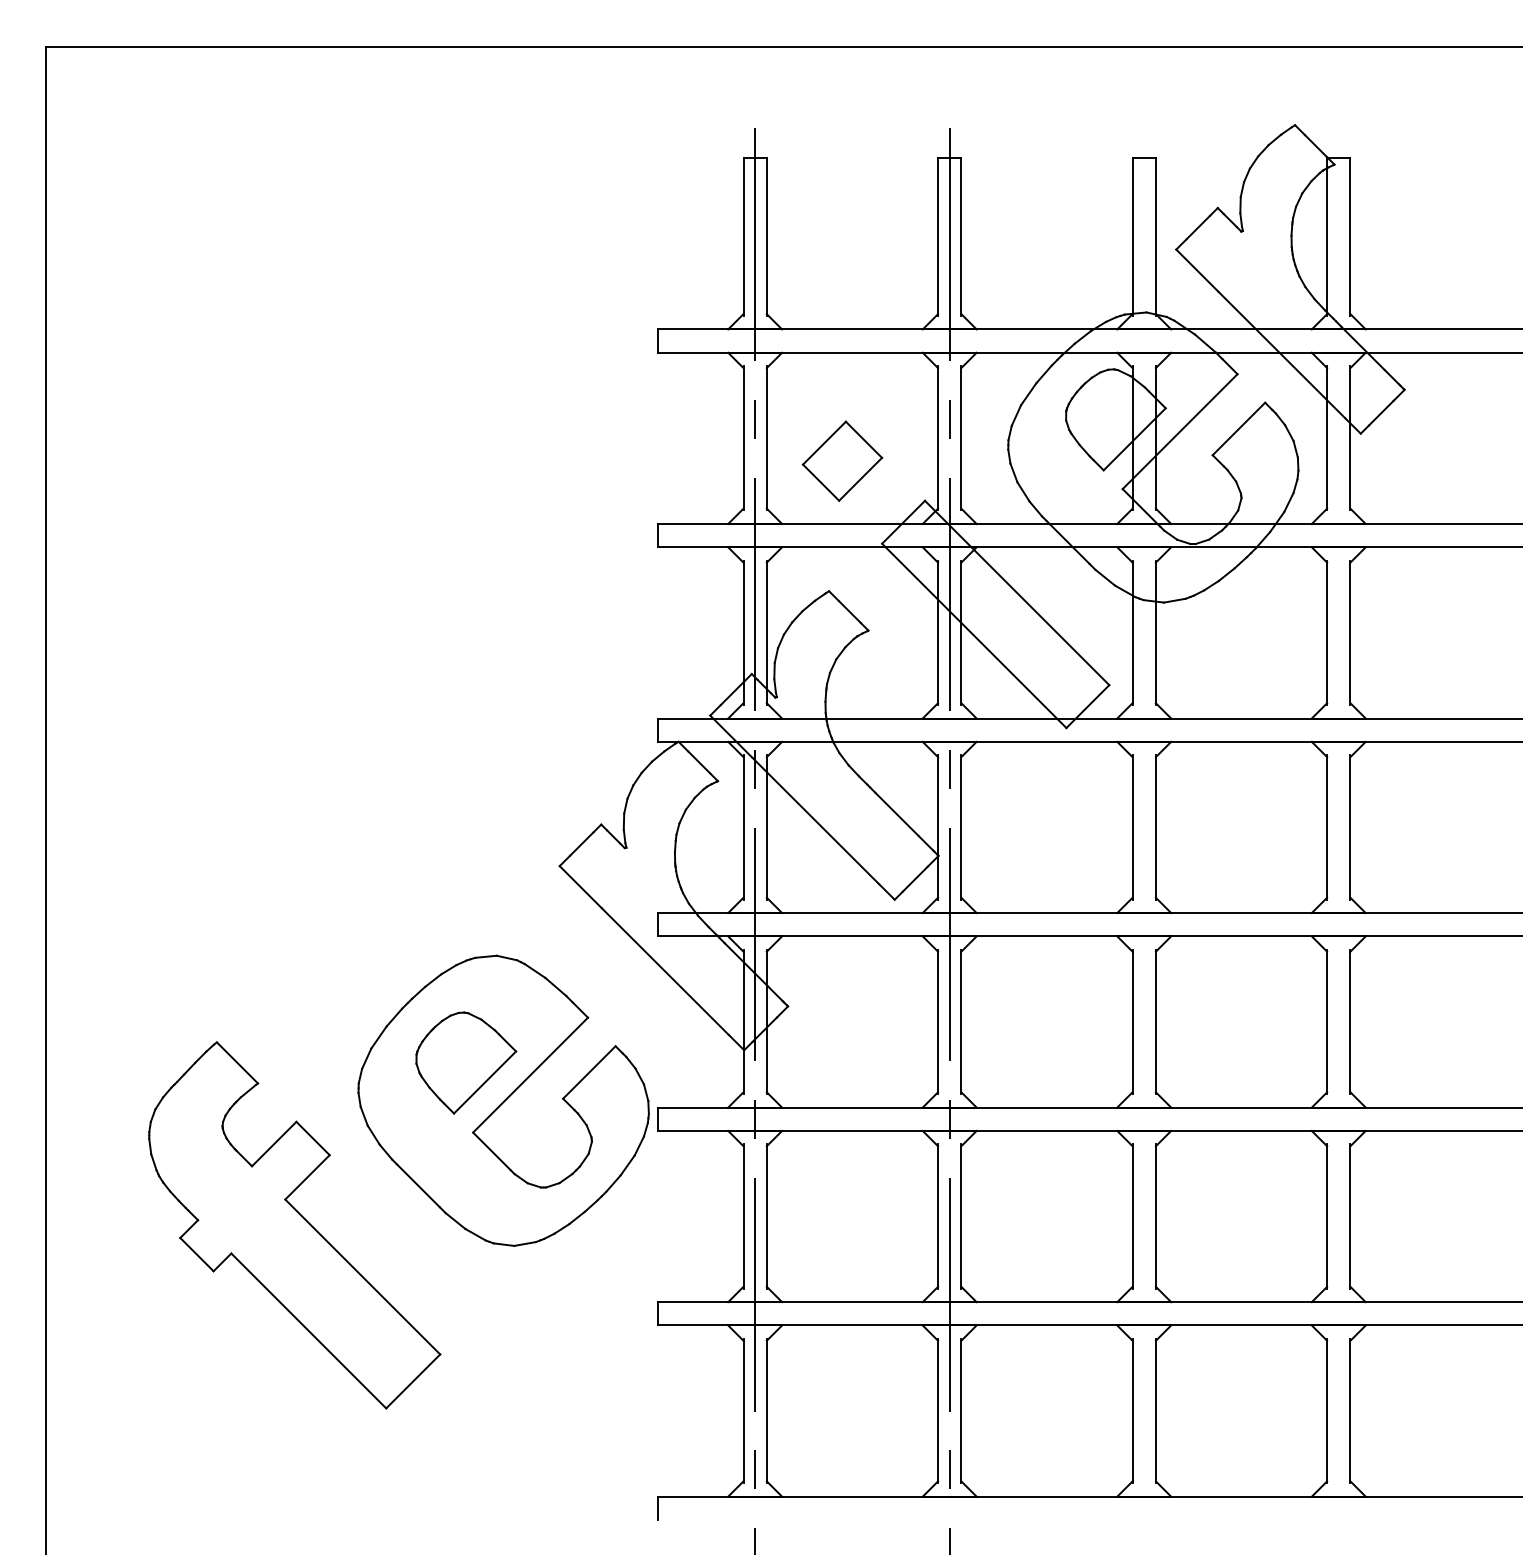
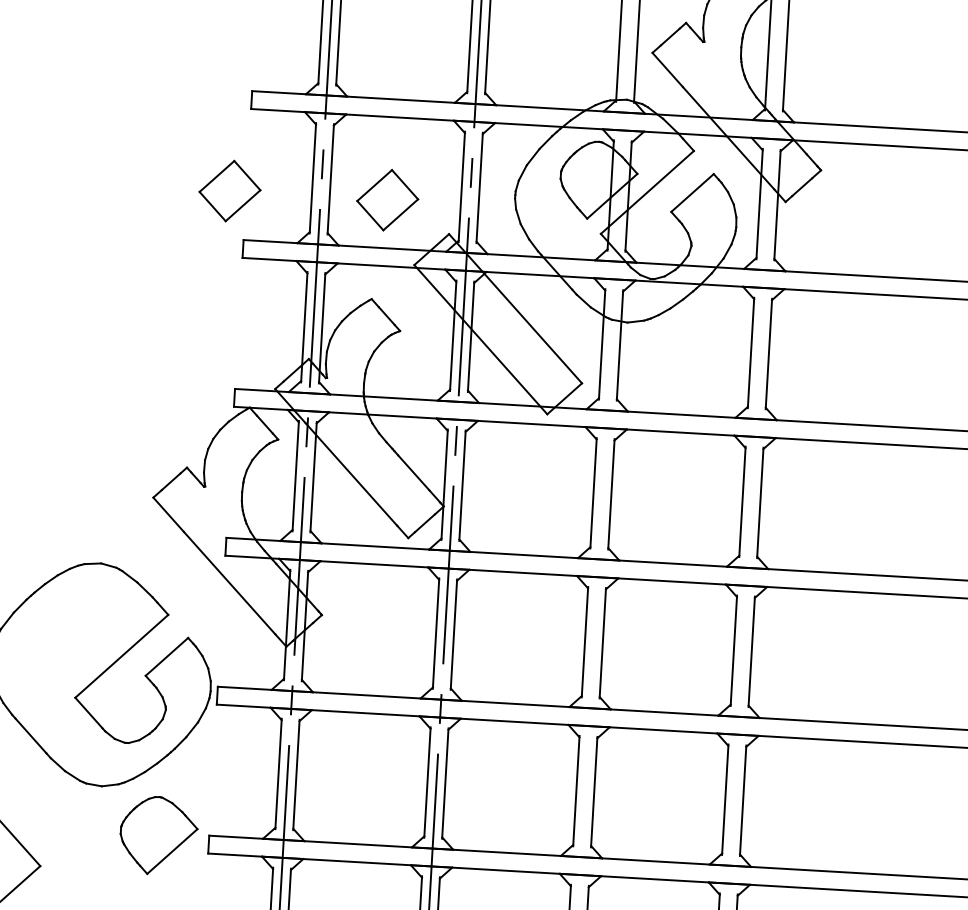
part: (636, 460) -> (230, 190), added
part: (466, 1062) -> (159, 835), moved

